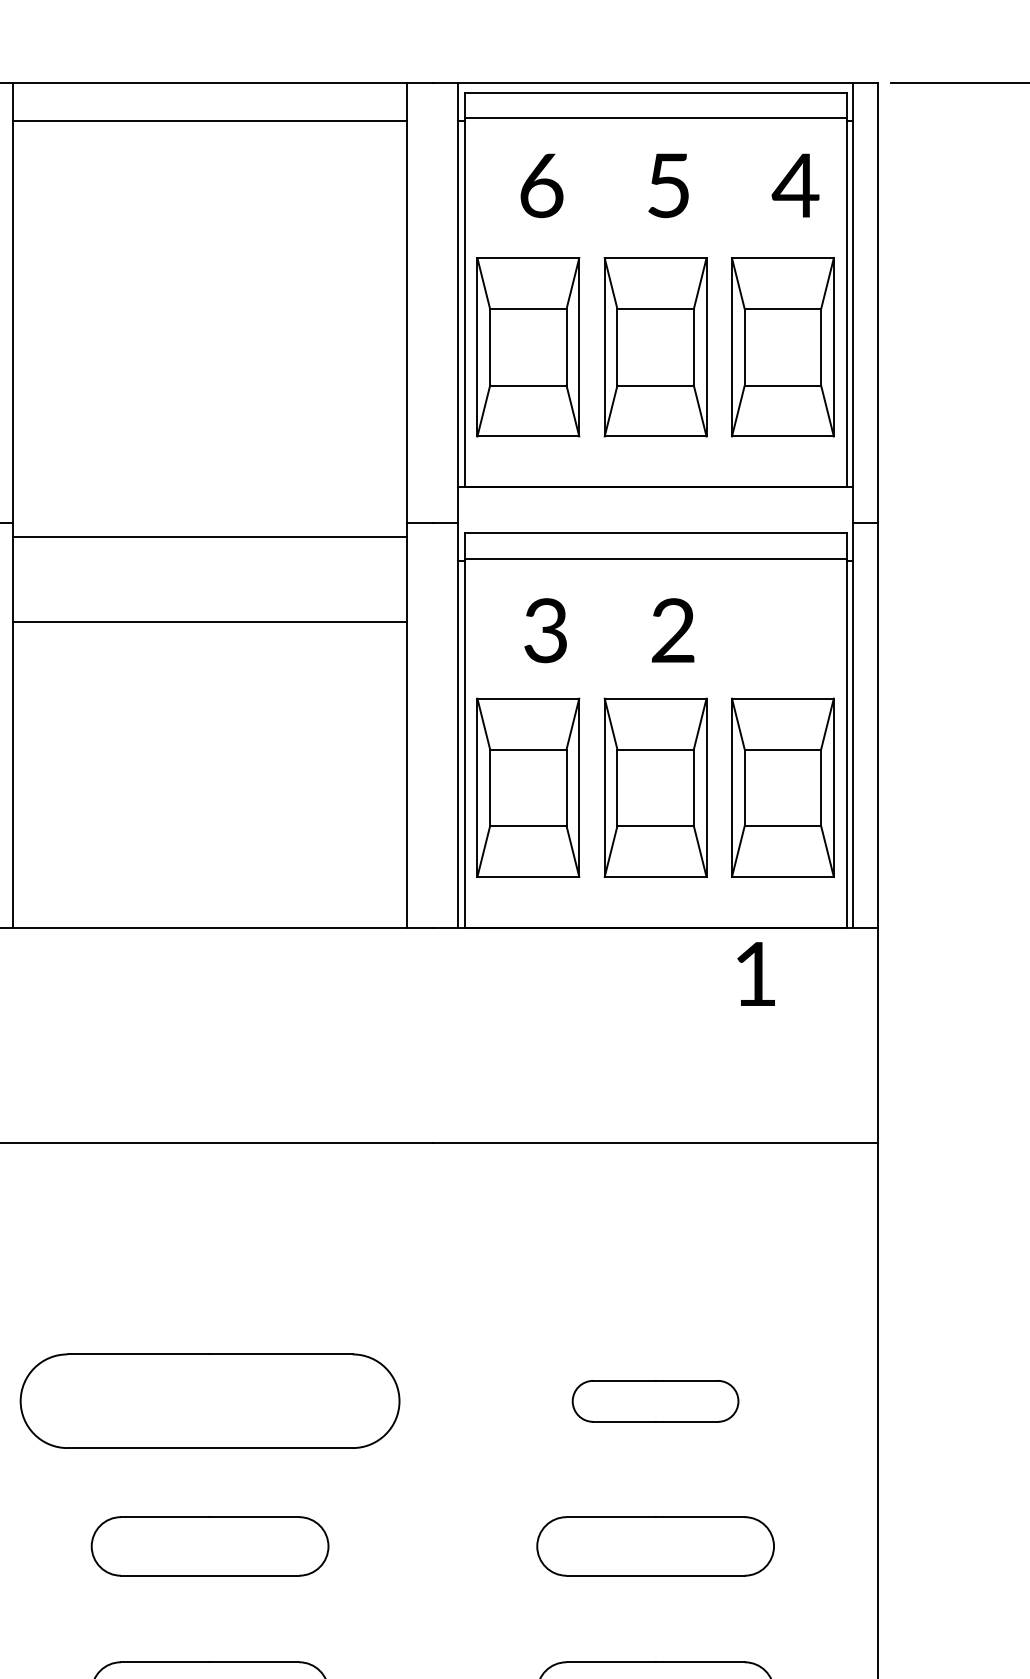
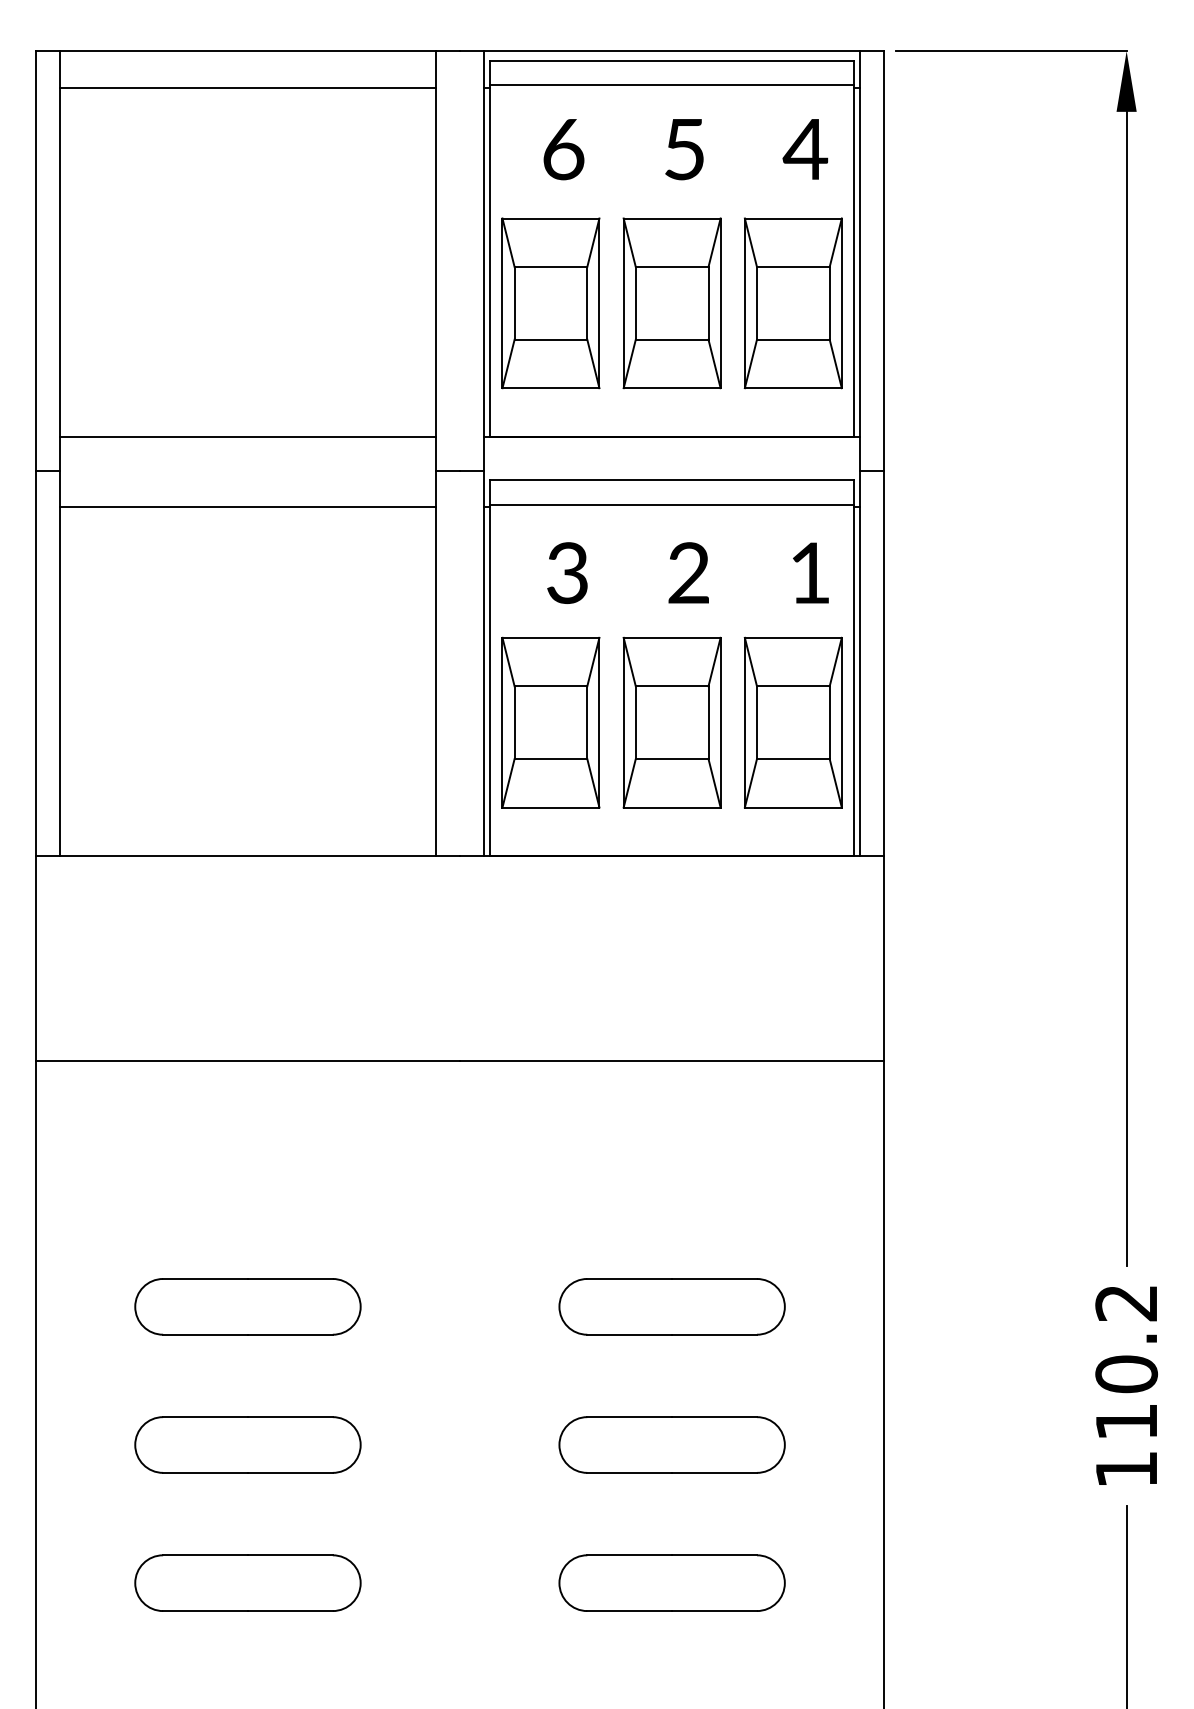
line: (209, 536) -> (247, 436), moved
line: (209, 621) -> (247, 506), moved
text: (755, 973) -> (810, 572), moved
part: (209, 1400) -> (247, 1306), size x0.62
part: (654, 1400) -> (671, 1306), size x1.43

